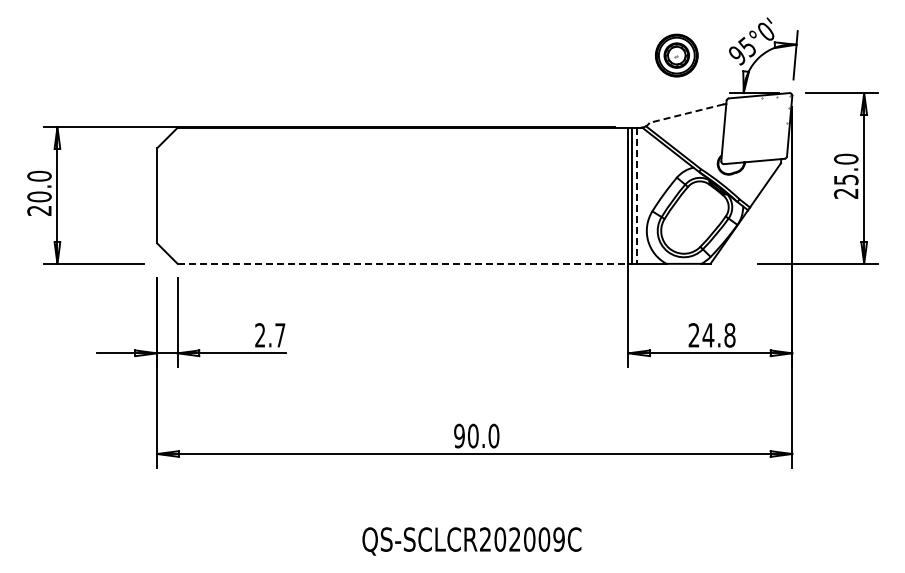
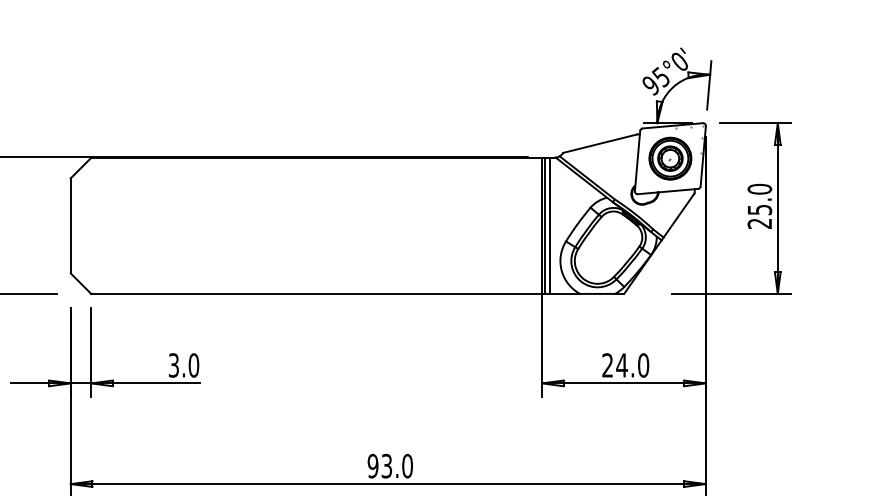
part: (676, 55) -> (670, 158), moved
line: (686, 113) -> (600, 143), dashed -> solid
line: (636, 196) -> (550, 226), dashed -> solid
line: (403, 263) -> (317, 293), dashed -> solid
text: (270, 335) -> (184, 365), 2.7 -> 3.0
text: (729, 335) -> (643, 365), 24.8 -> 24.0
text: (473, 435) -> (387, 465), 90.0 -> 93.0

